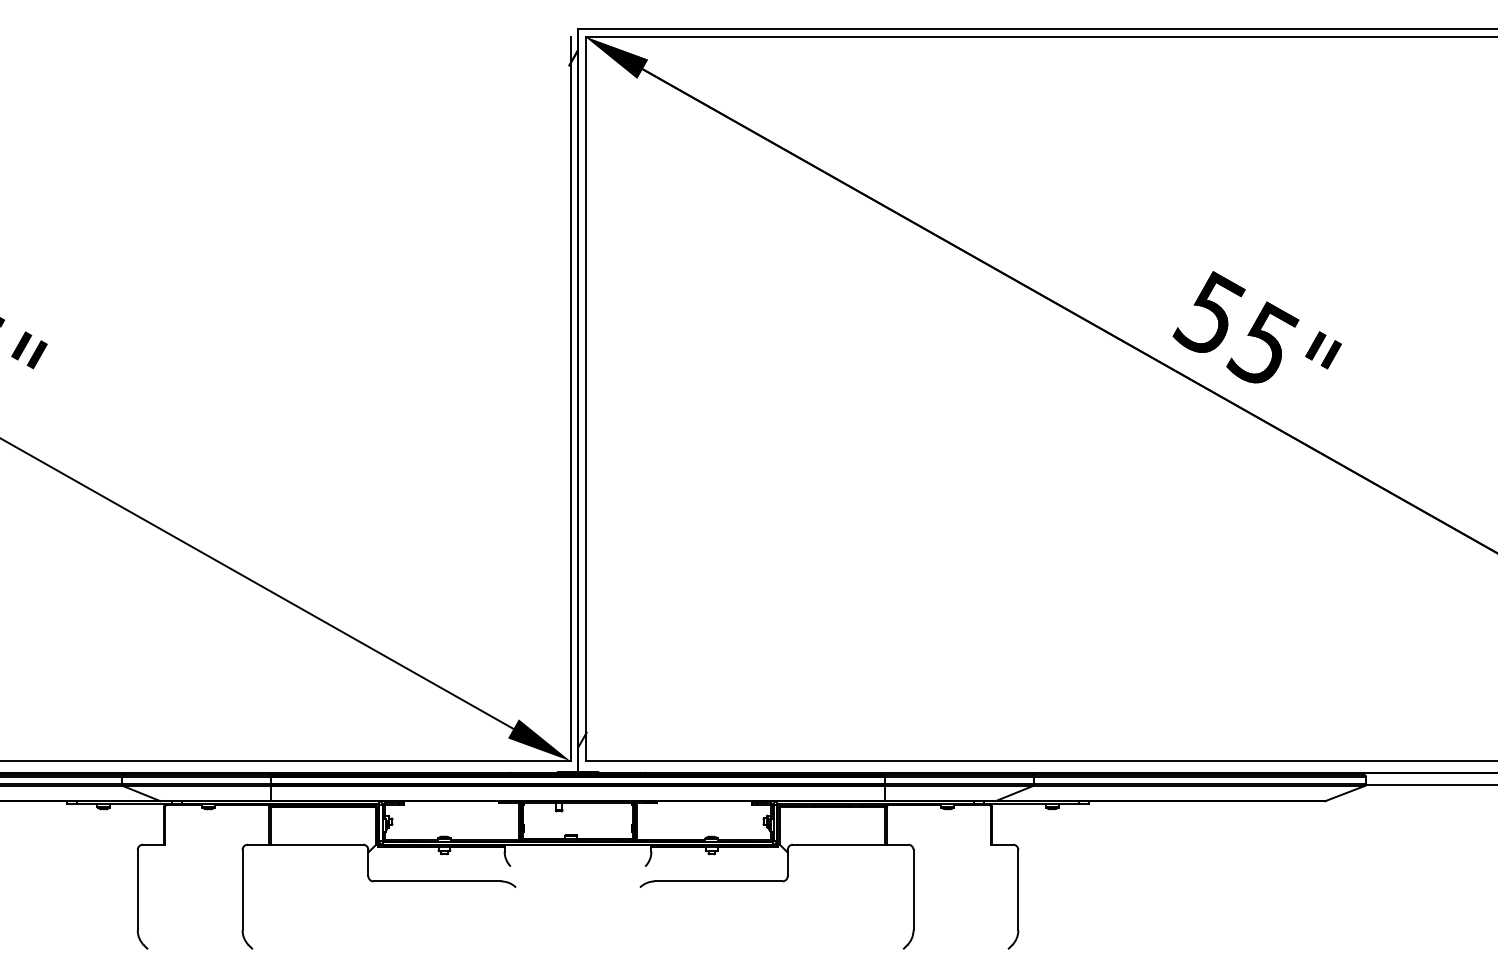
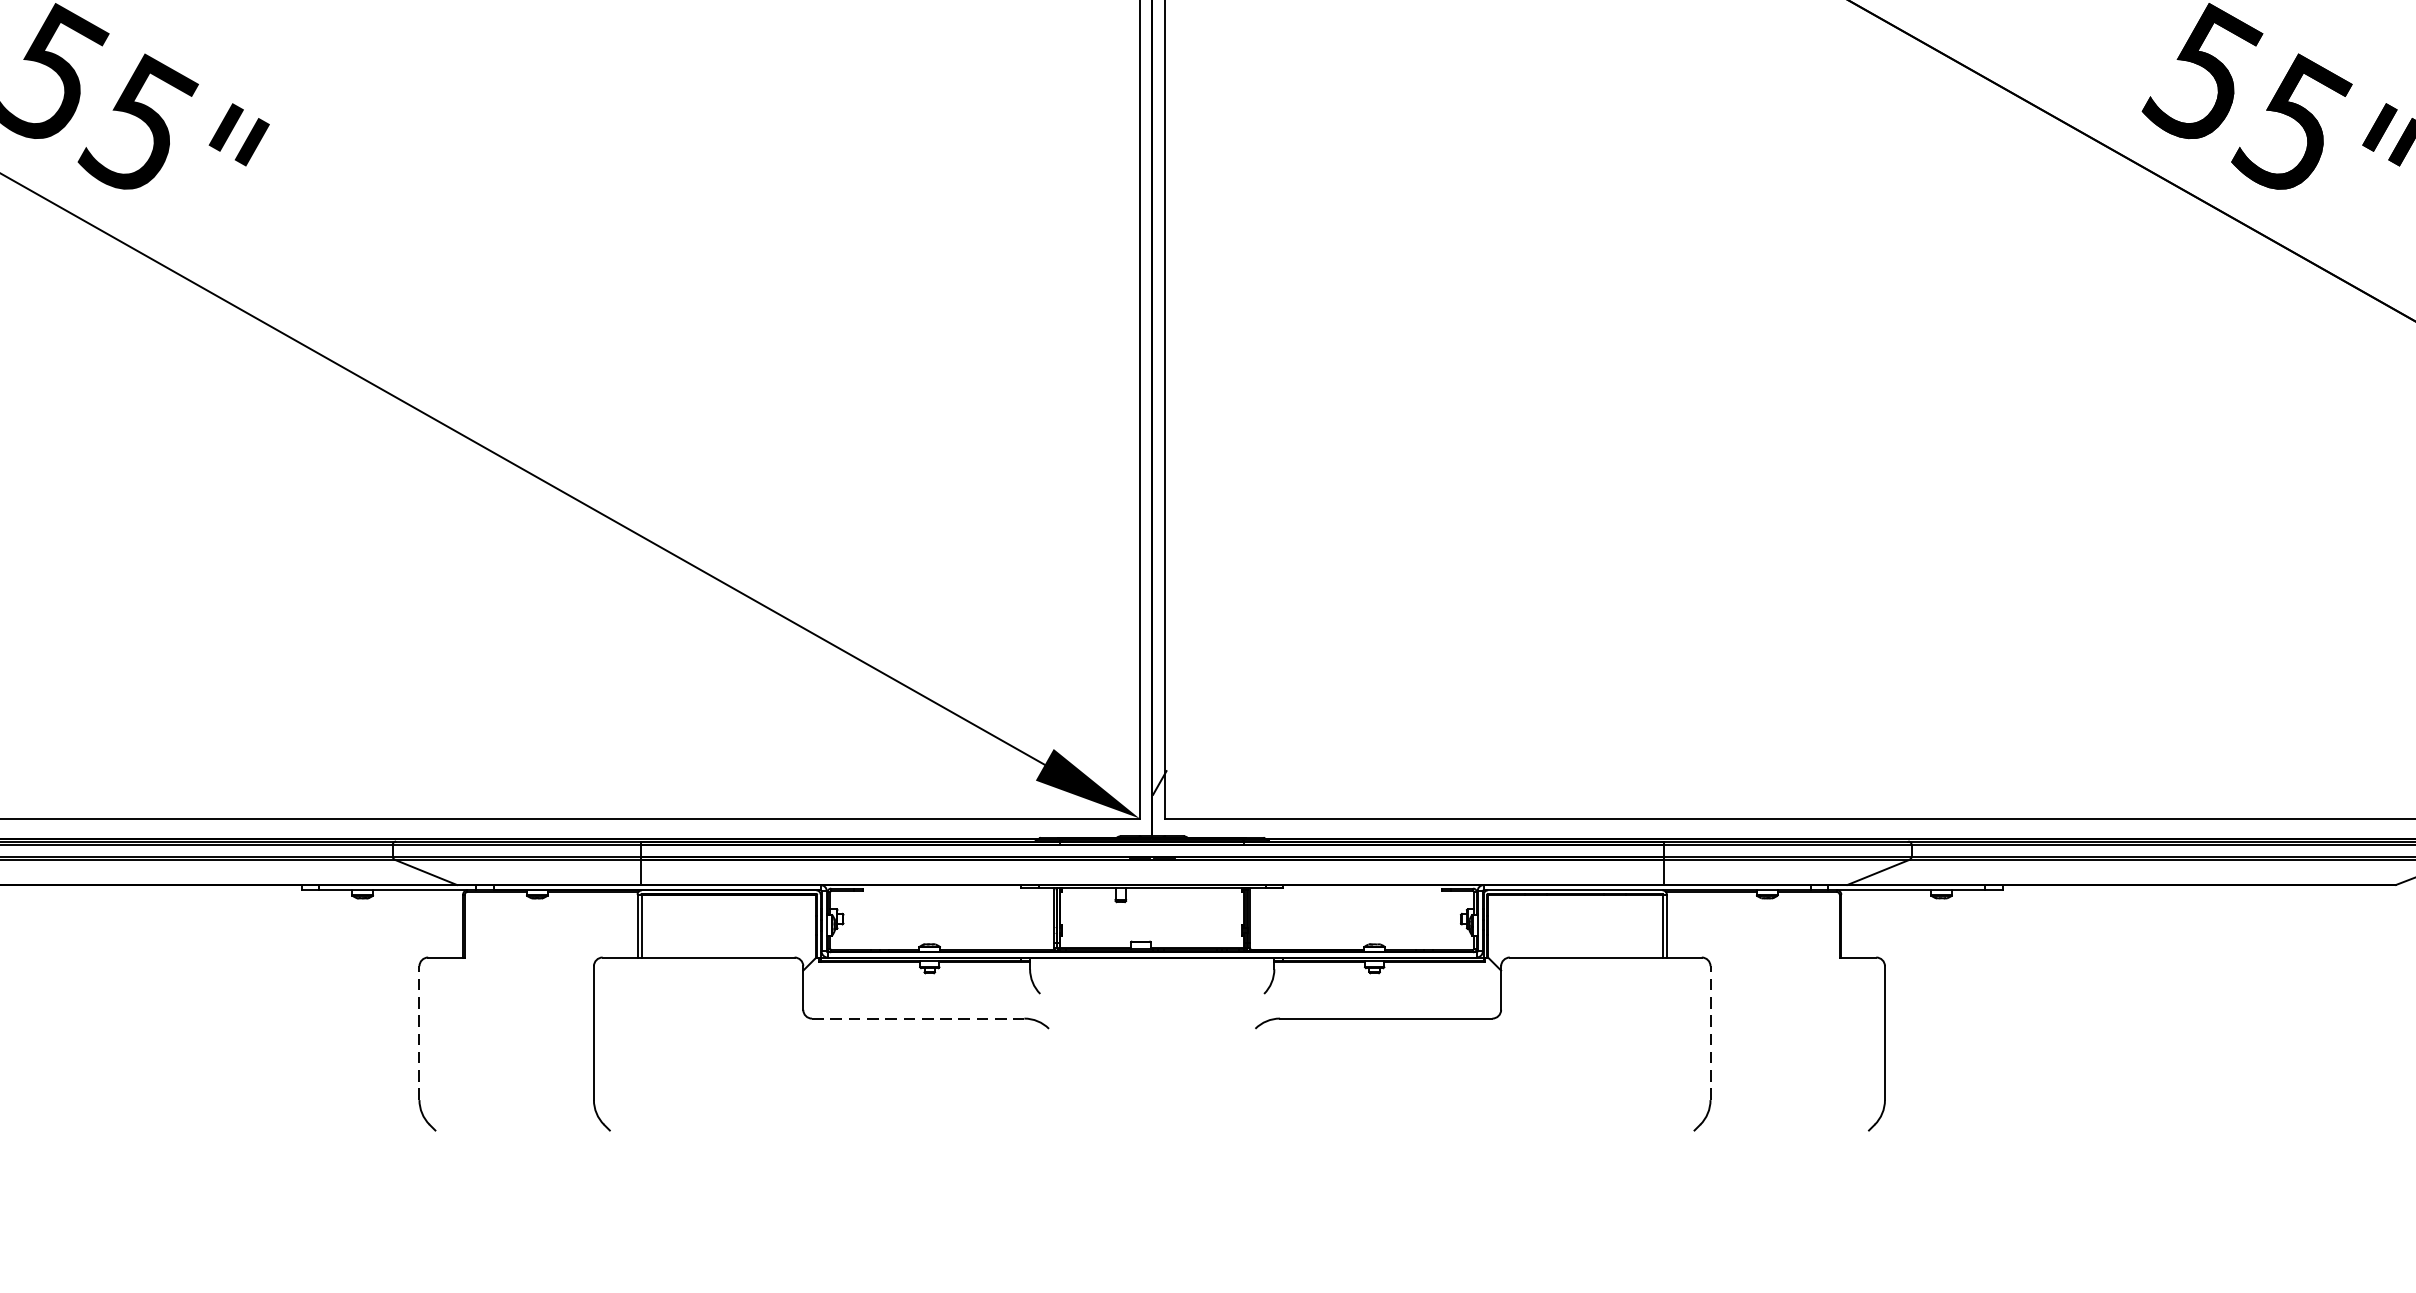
line: (437, 881) -> (918, 1018), solid -> dashed
line: (137, 889) -> (419, 1032), solid -> dashed
line: (913, 889) -> (1710, 1032), solid -> dashed

